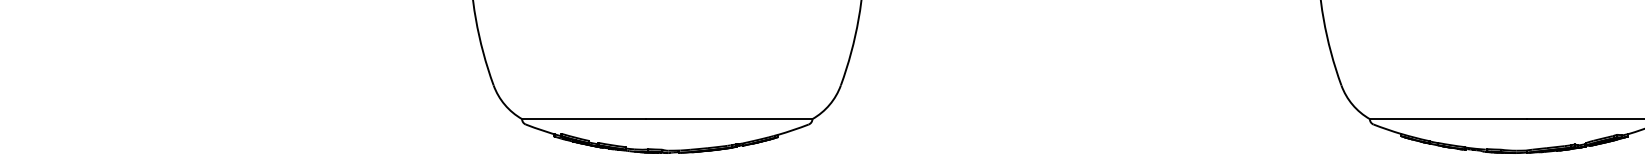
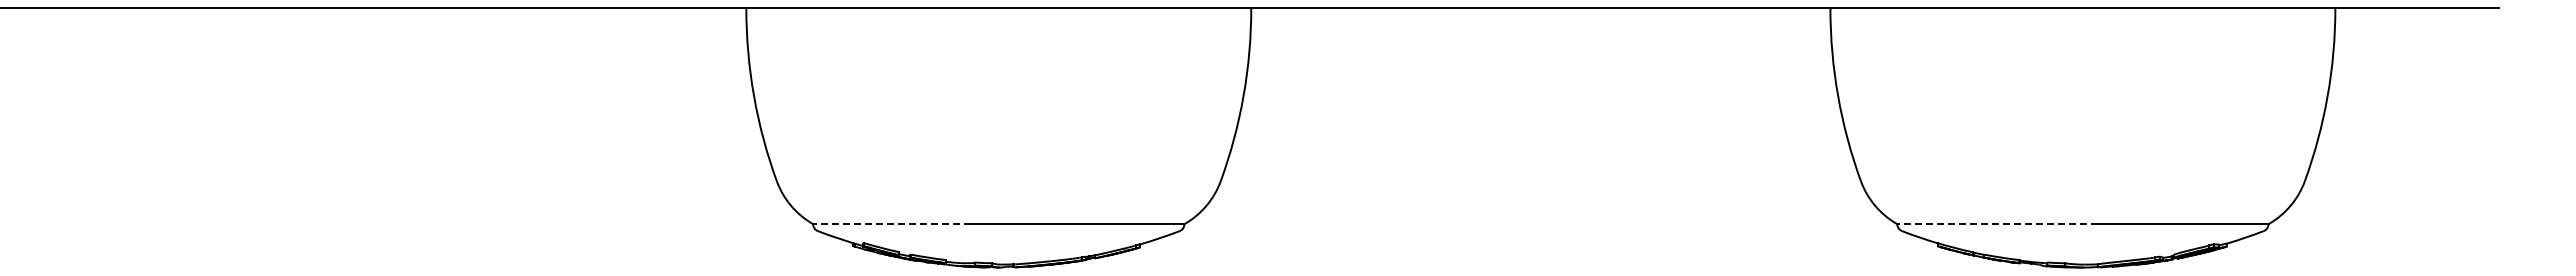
line: (583, 119) -> (891, 224), solid -> dashed
line: (1448, 119) -> (1997, 224), solid -> dashed

